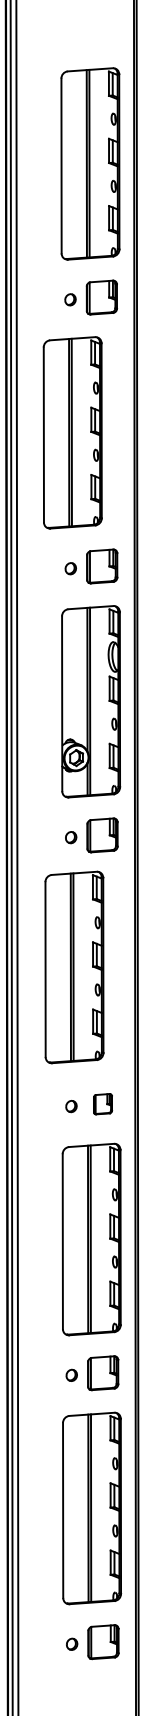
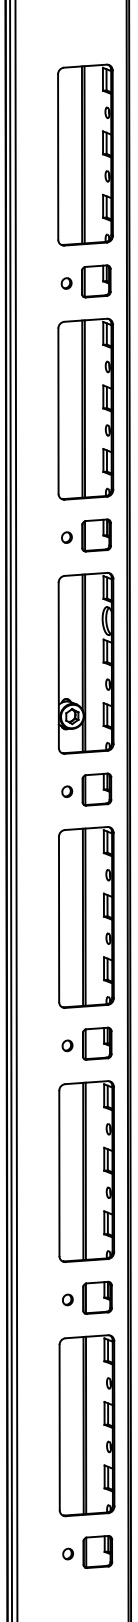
part: (72, 432) -> (85, 408), moved
part: (74, 967) -> (86, 917), moved
part: (103, 1104) -> (97, 1043), size x1.67

